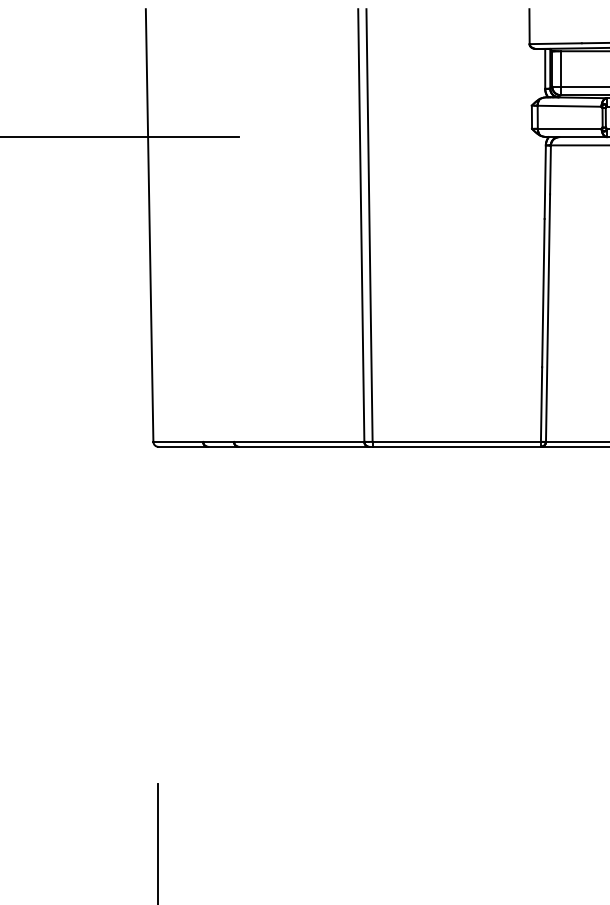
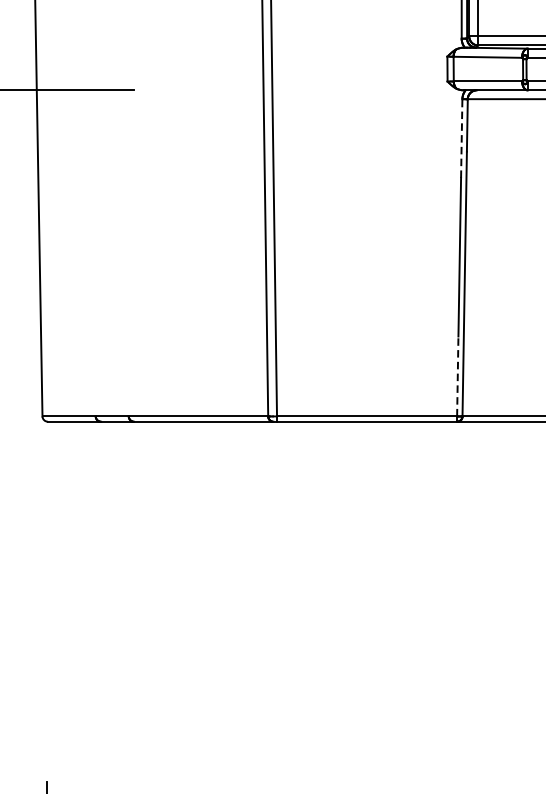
line: (545, 182) -> (461, 138), solid -> dashed
line: (541, 404) -> (457, 376), solid -> dashed

